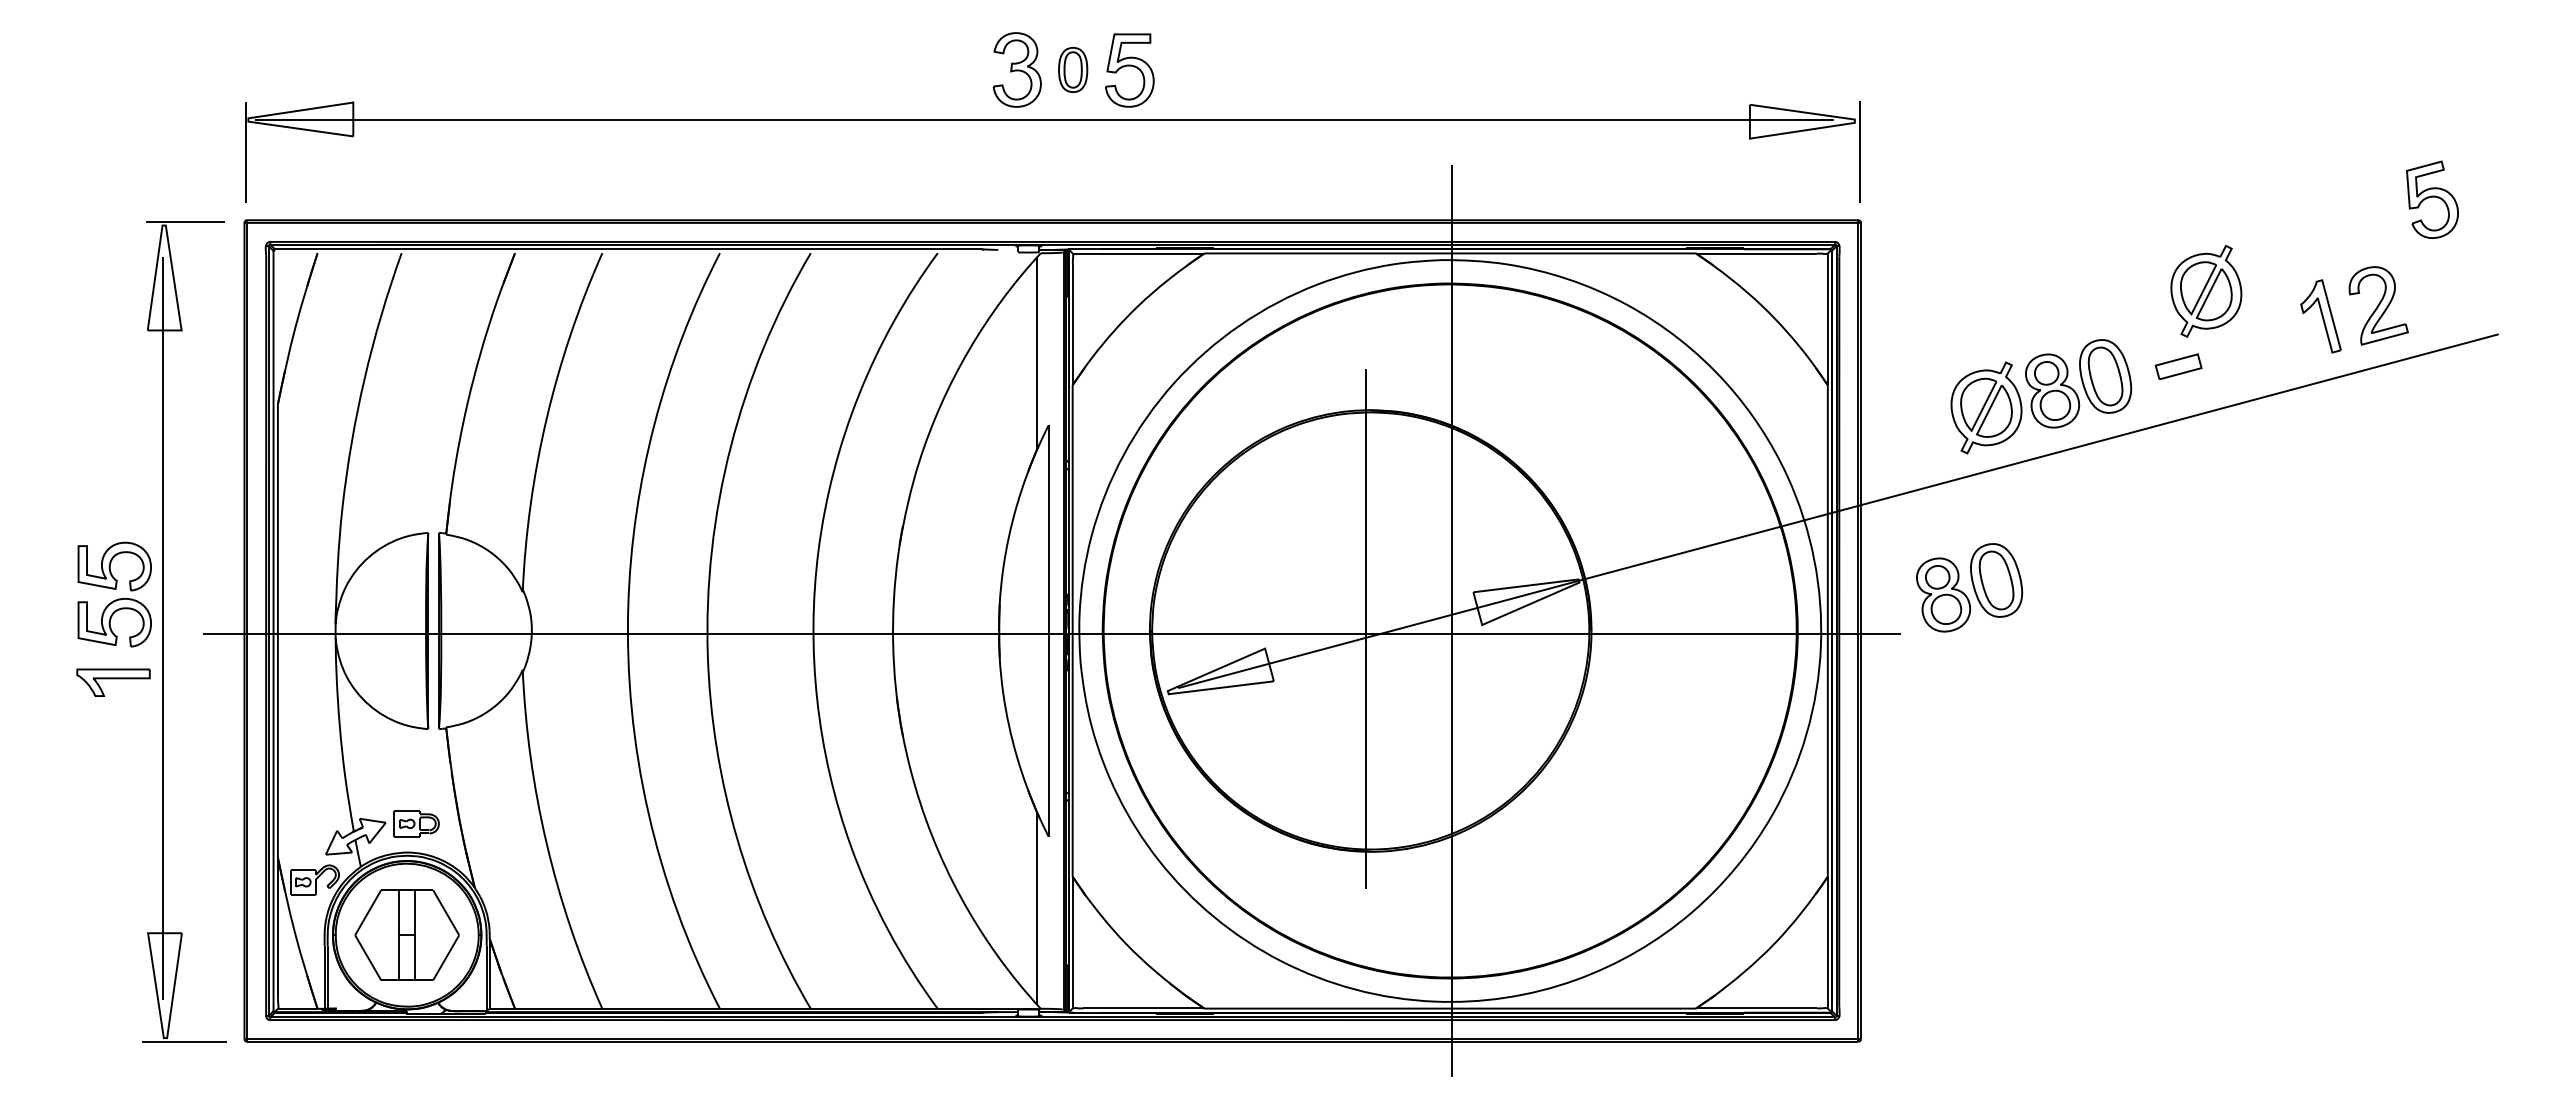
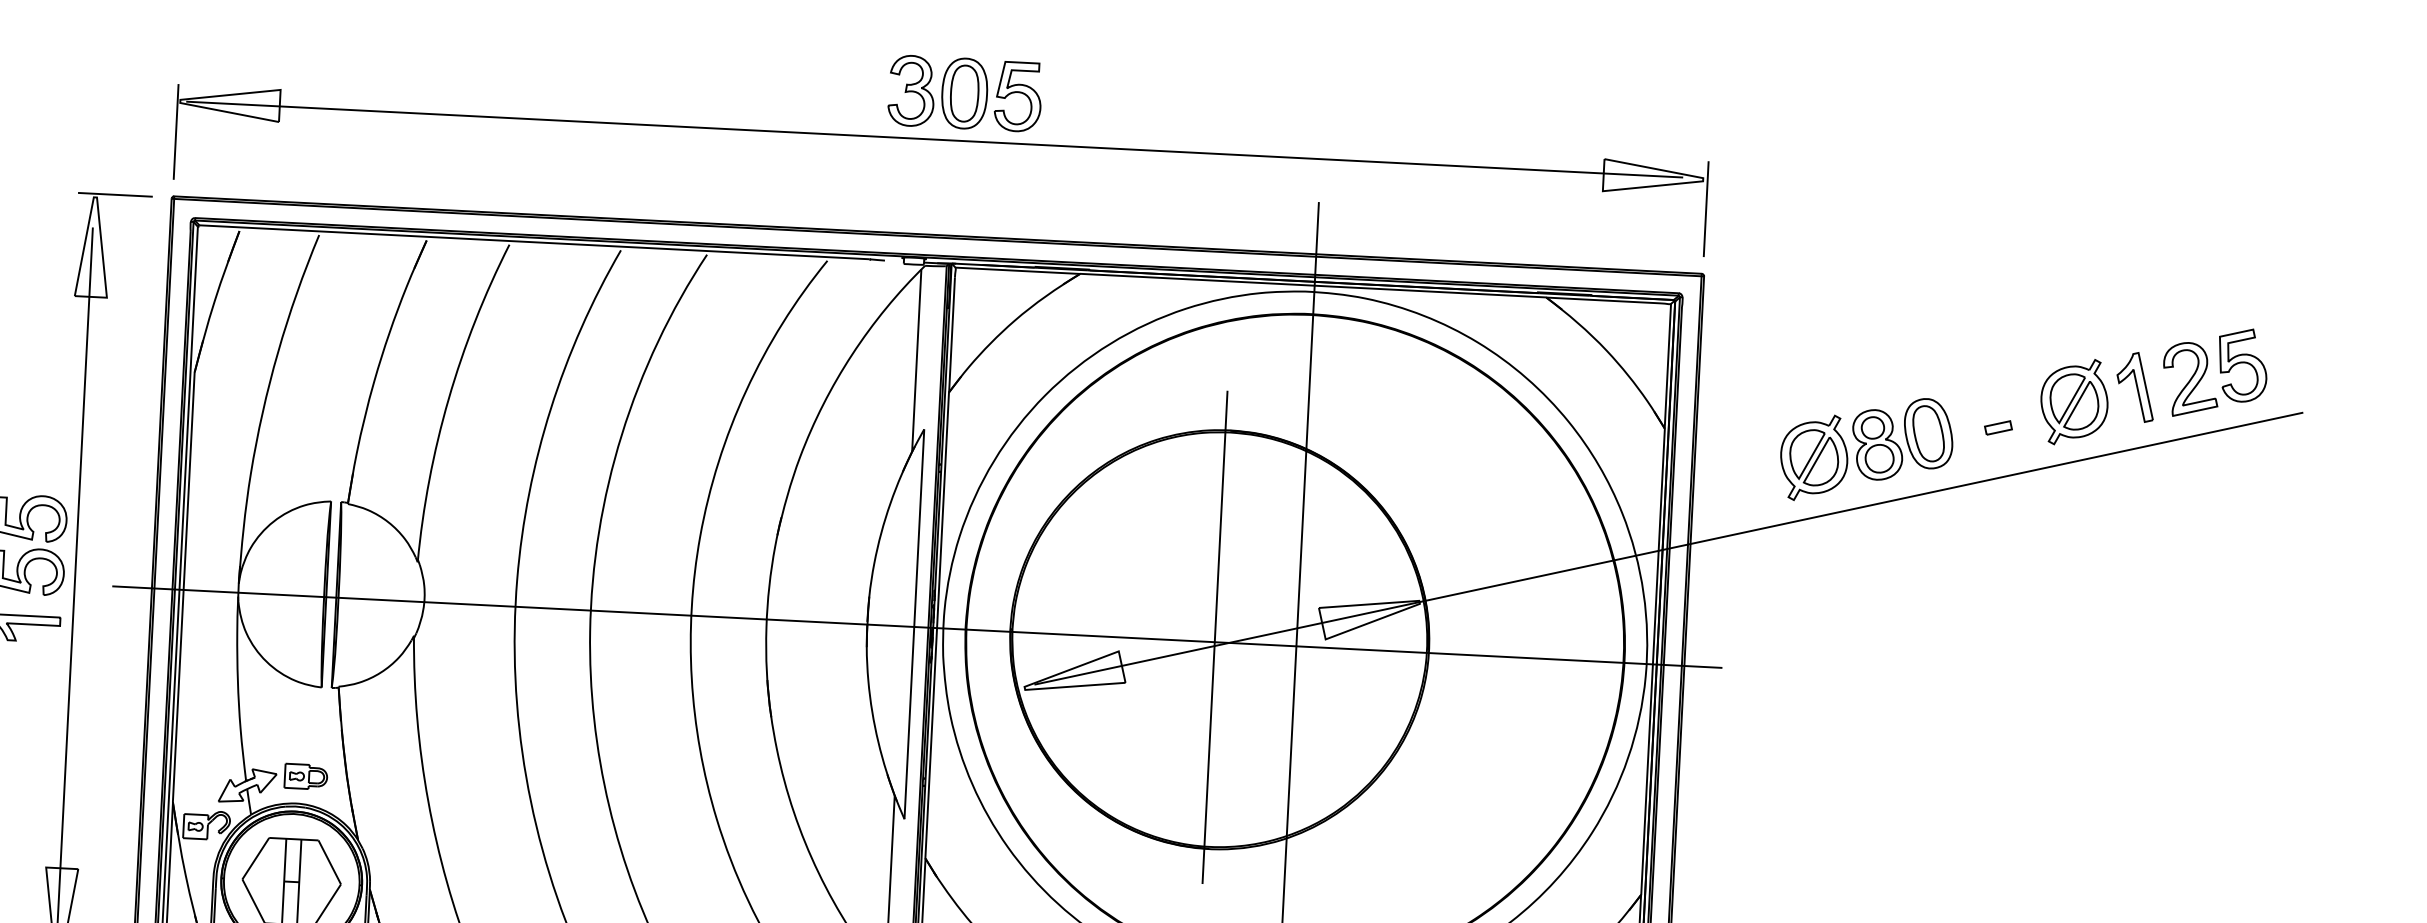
part: (1072, 69) -> (964, 93), size x1.67
part: (2432, 199) -> (2242, 365), moved
part: (2206, 290) -> (2074, 401), moved
part: (2178, 366) -> (1998, 427), size x0.62
part: (1969, 587) -> (1789, 627), removed

